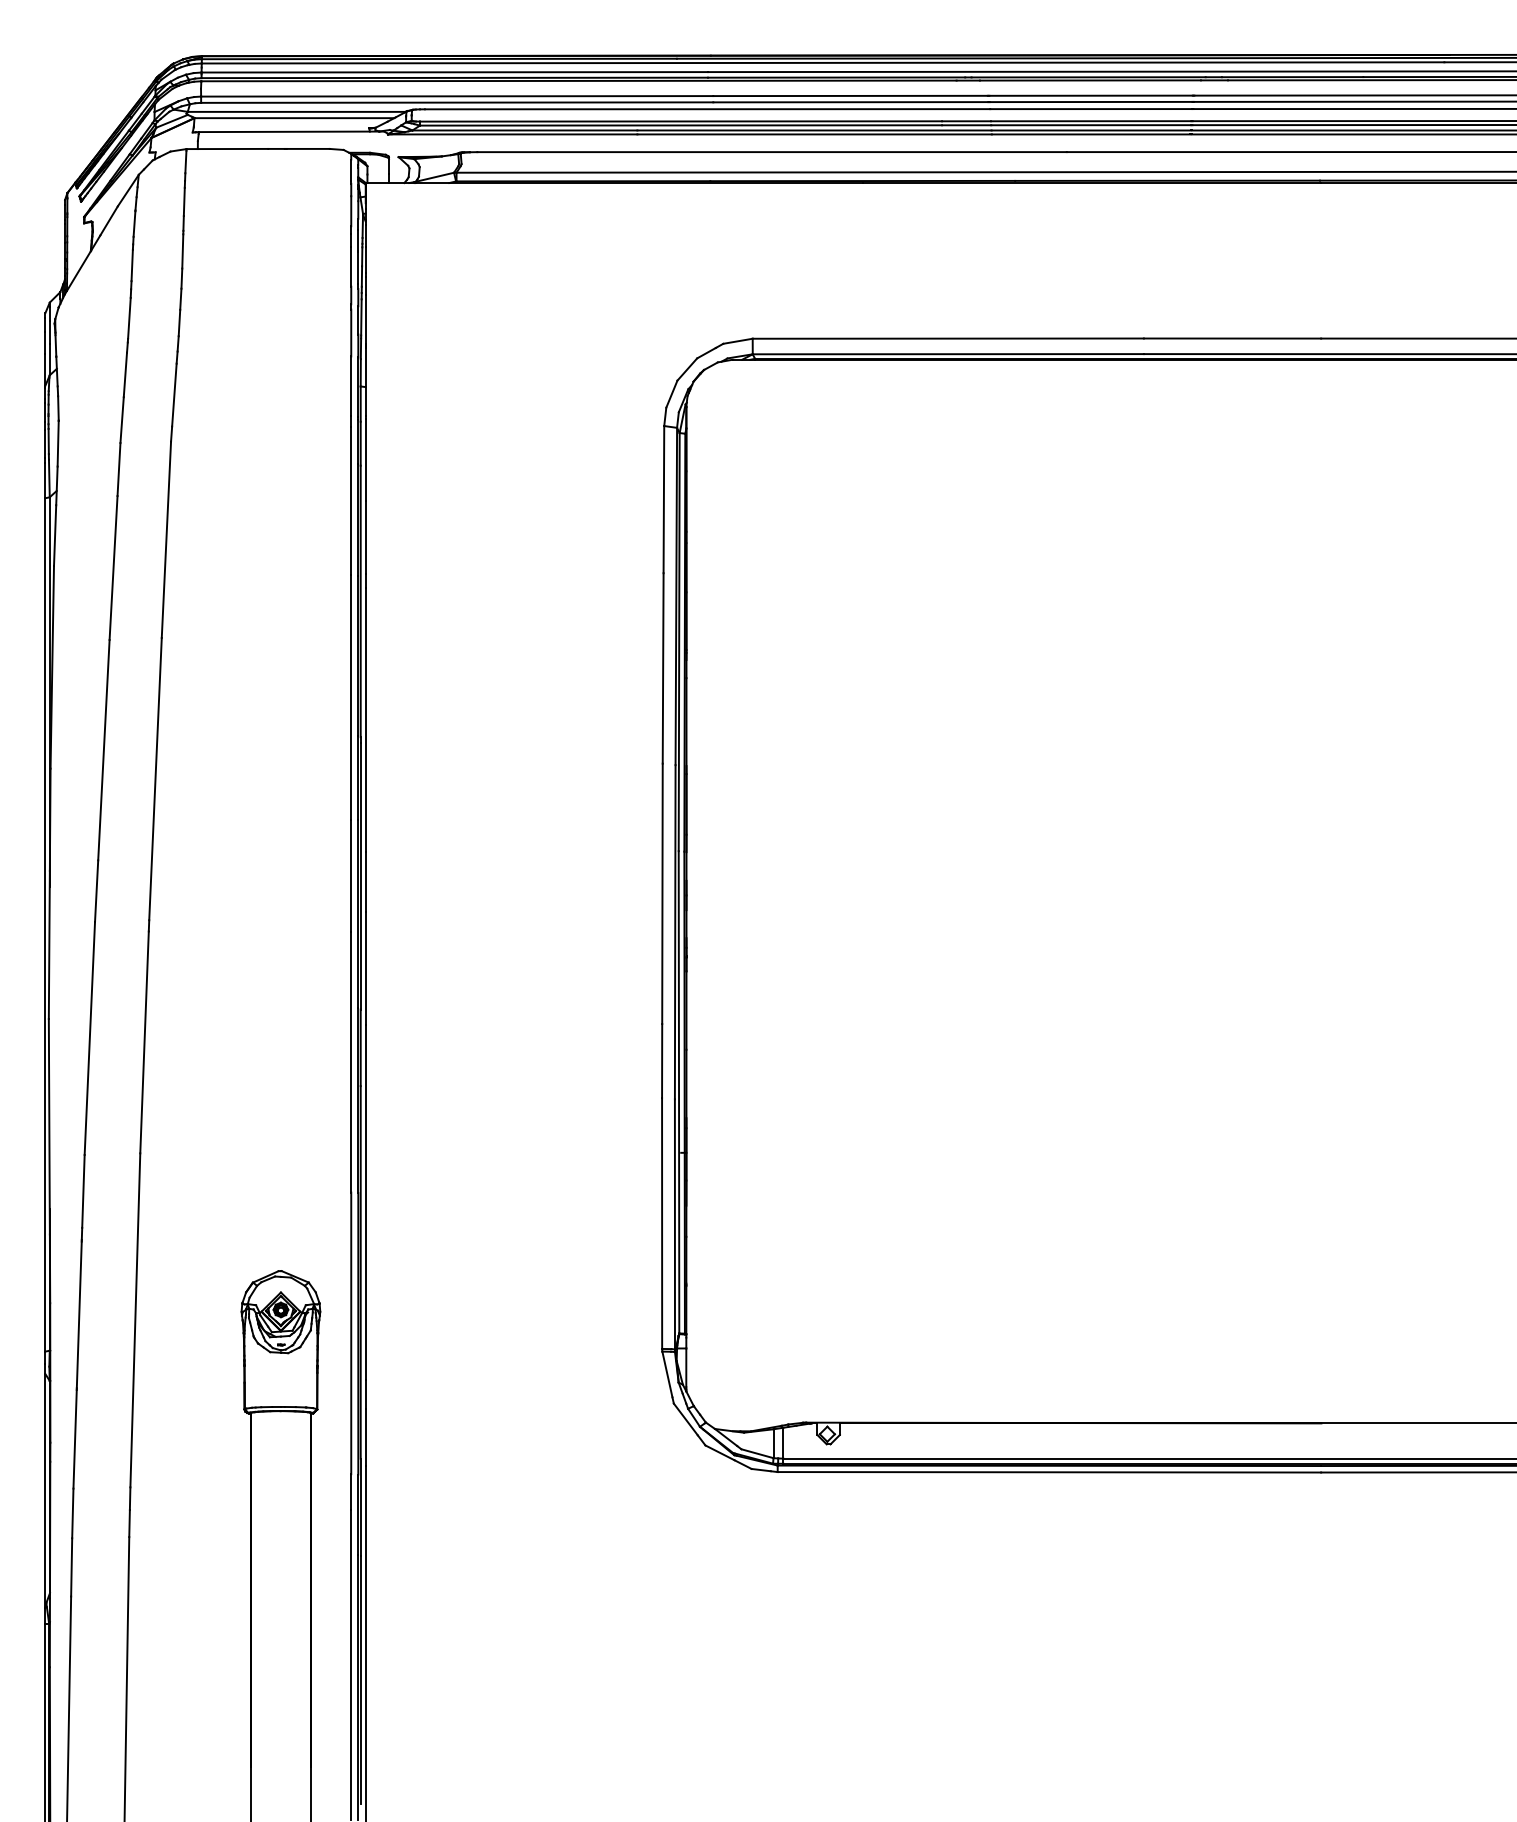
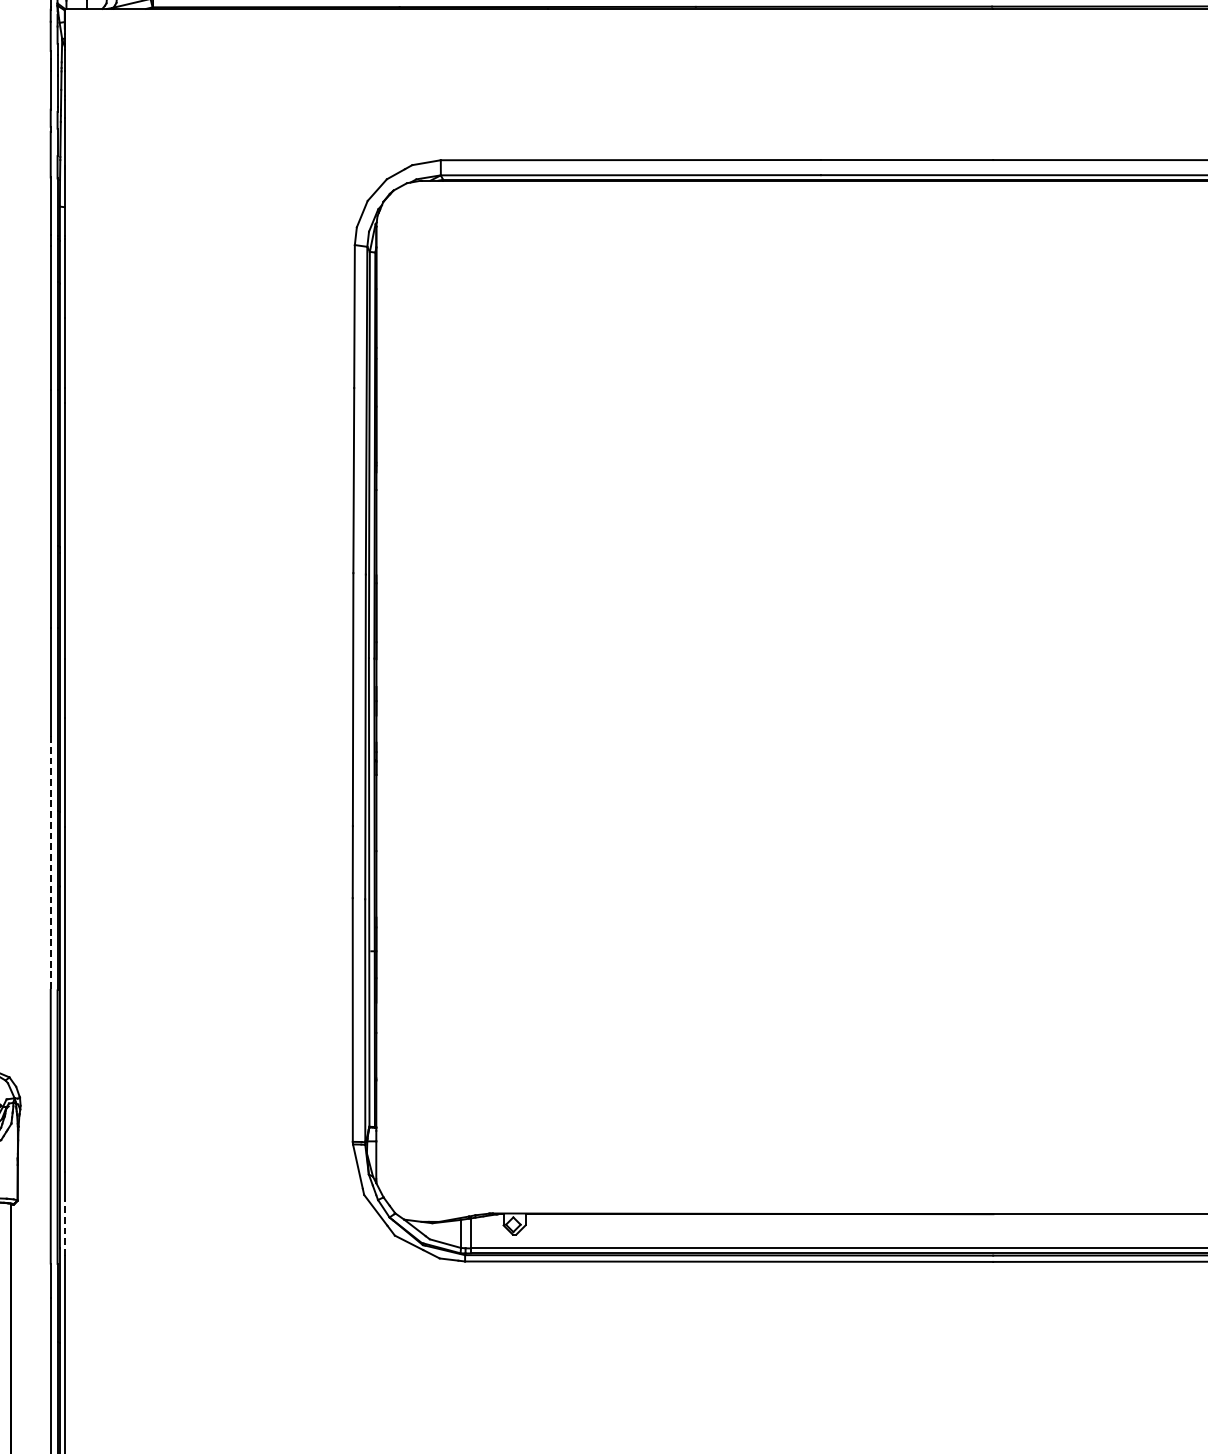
line: (351, 1062) -> (50, 863), solid -> dashed
line: (365, 1437) -> (64, 1227), solid -> dashed

